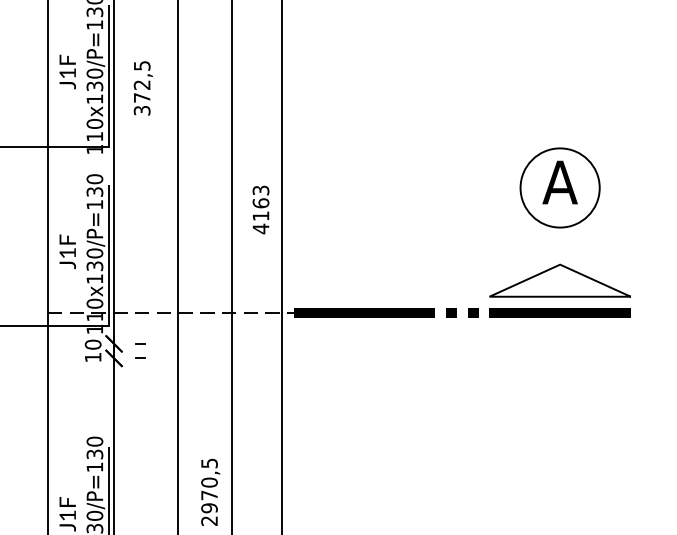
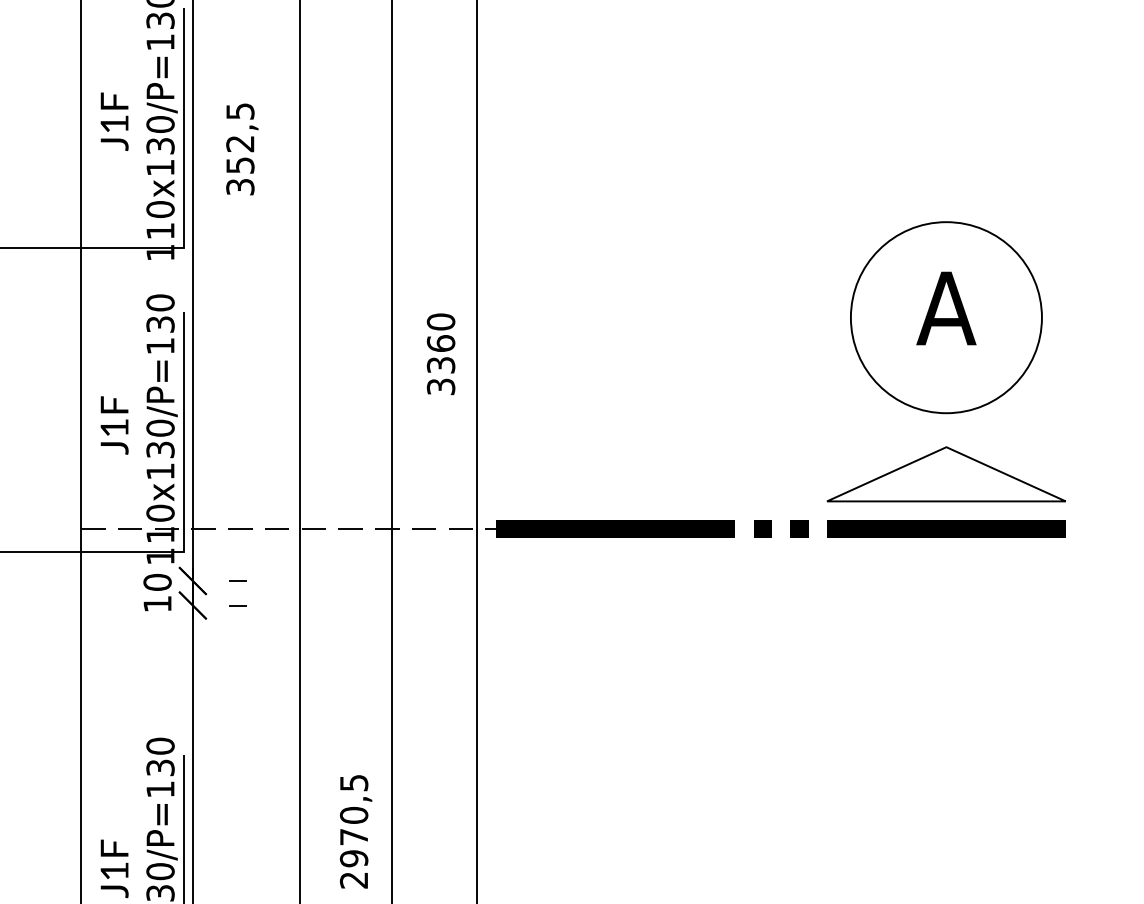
text: (142, 97) -> (240, 164), 372,5 -> 352,5
circle: (559, 187) -> (945, 316), size x1.43
text: (260, 209) -> (440, 354), 4163 -> 3360

